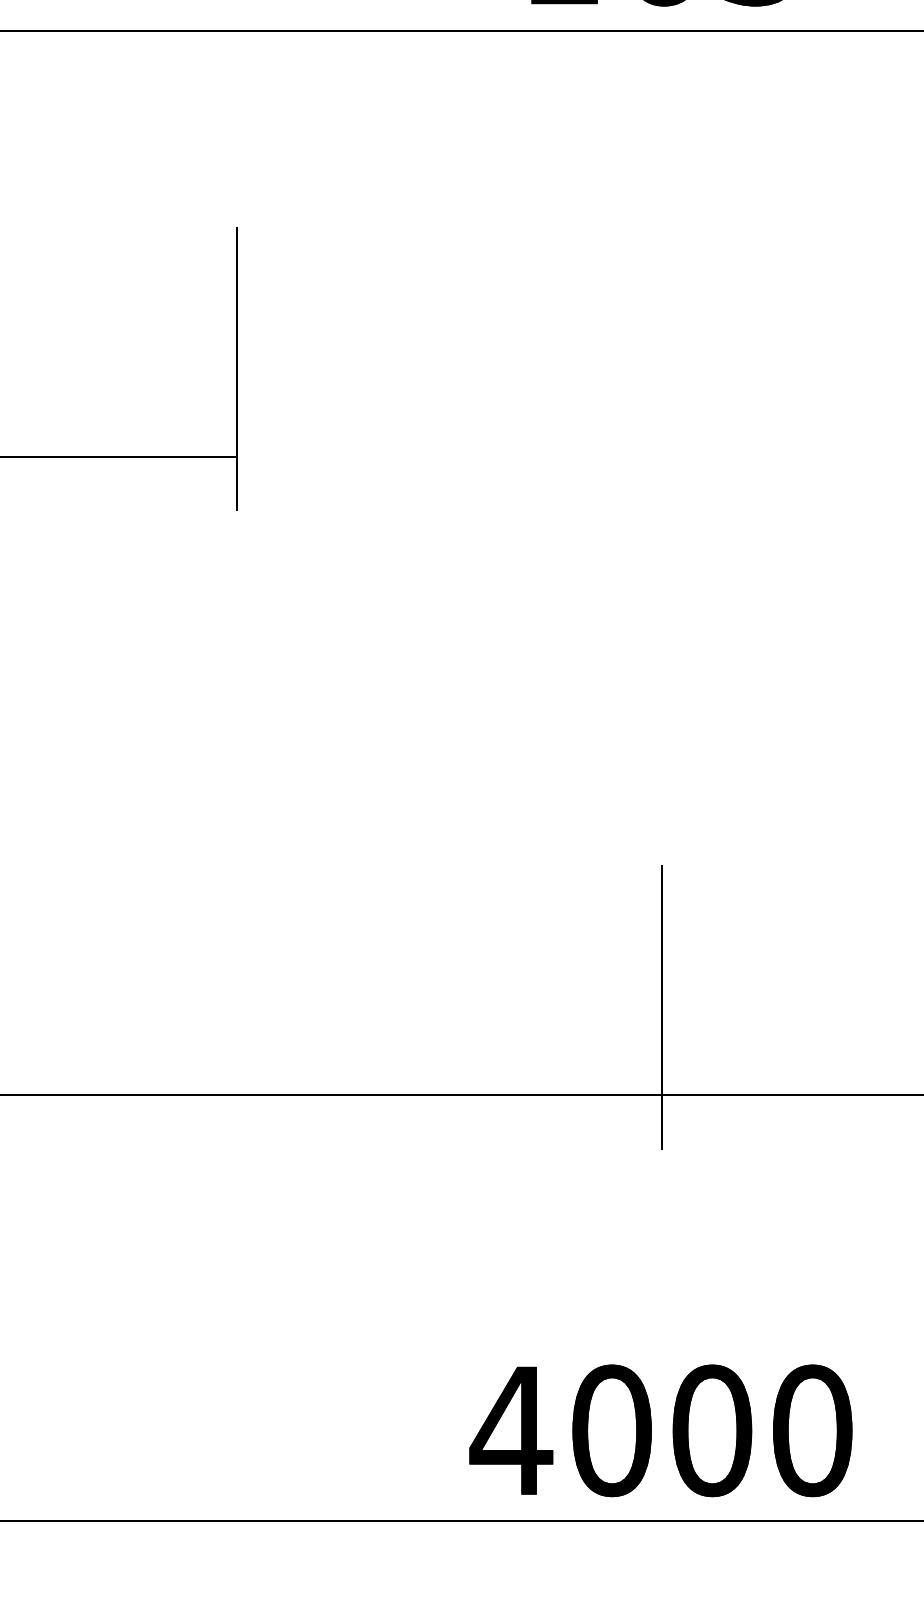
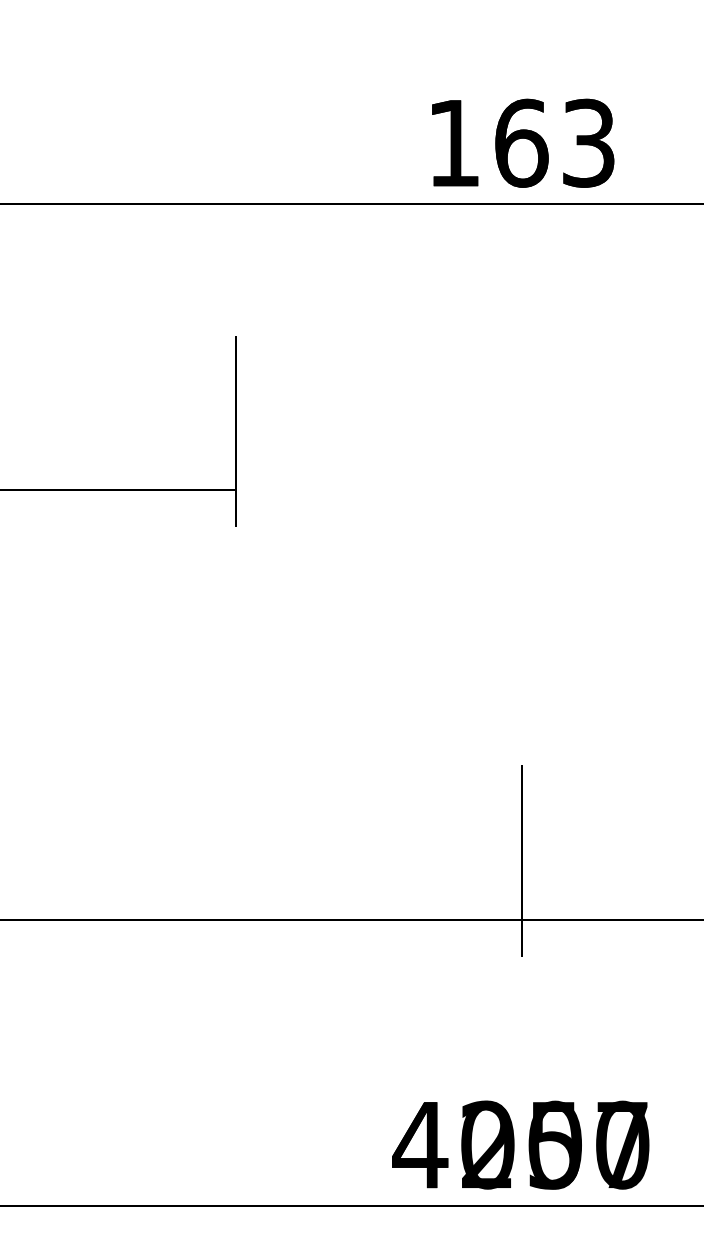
text: (712, 1429) -> (555, 1144), 4000 -> 4257

